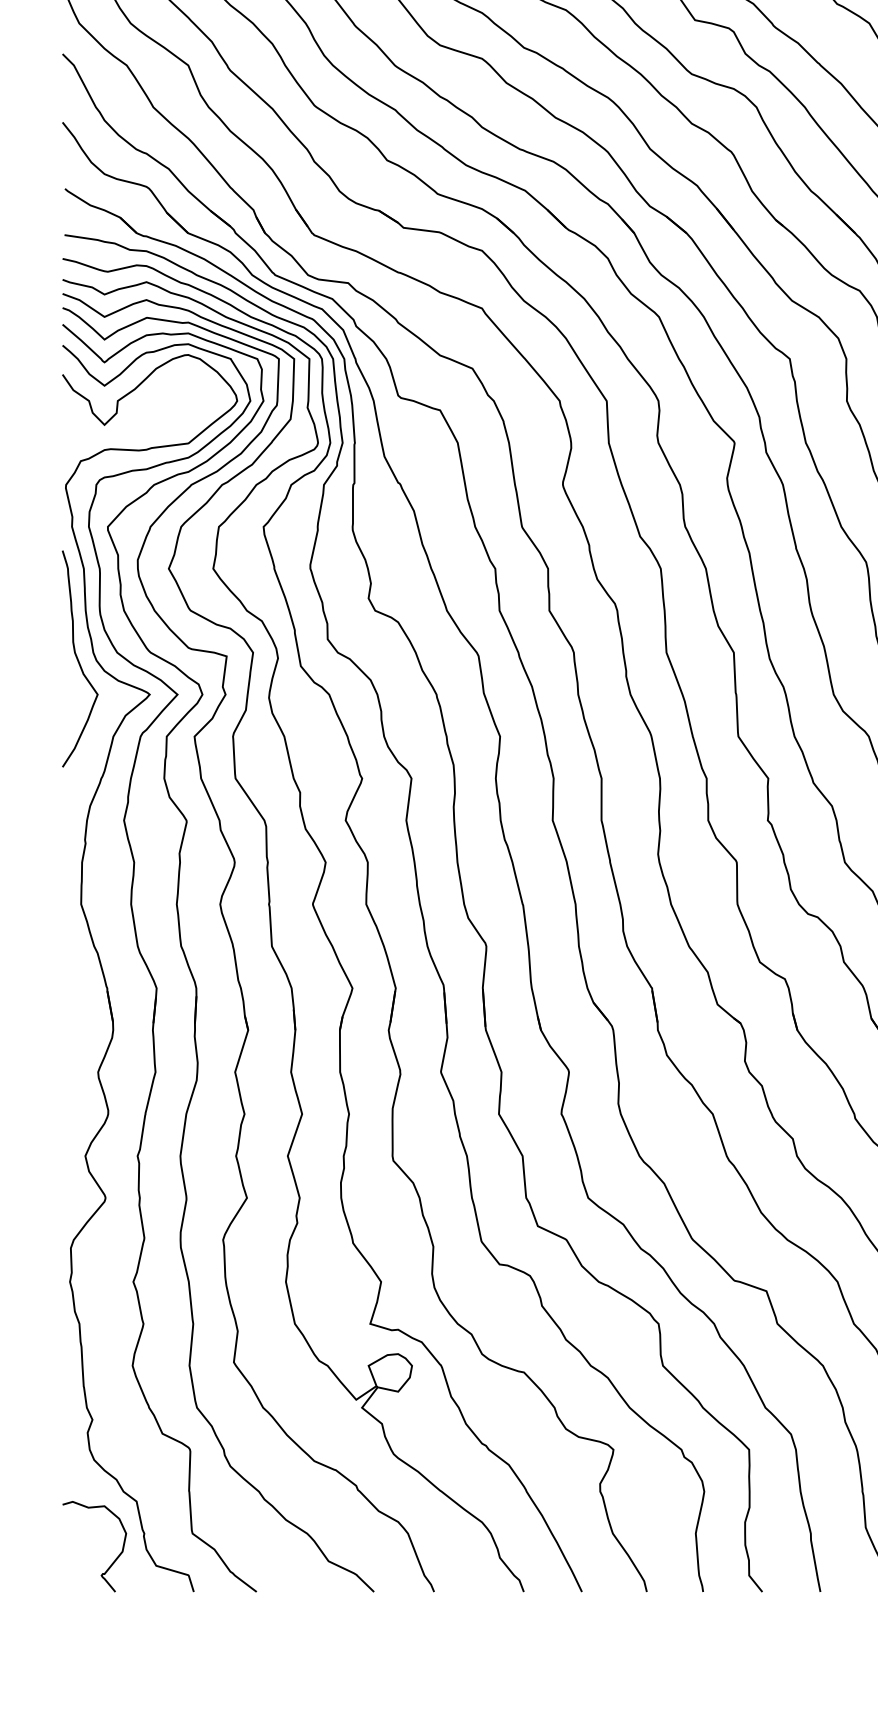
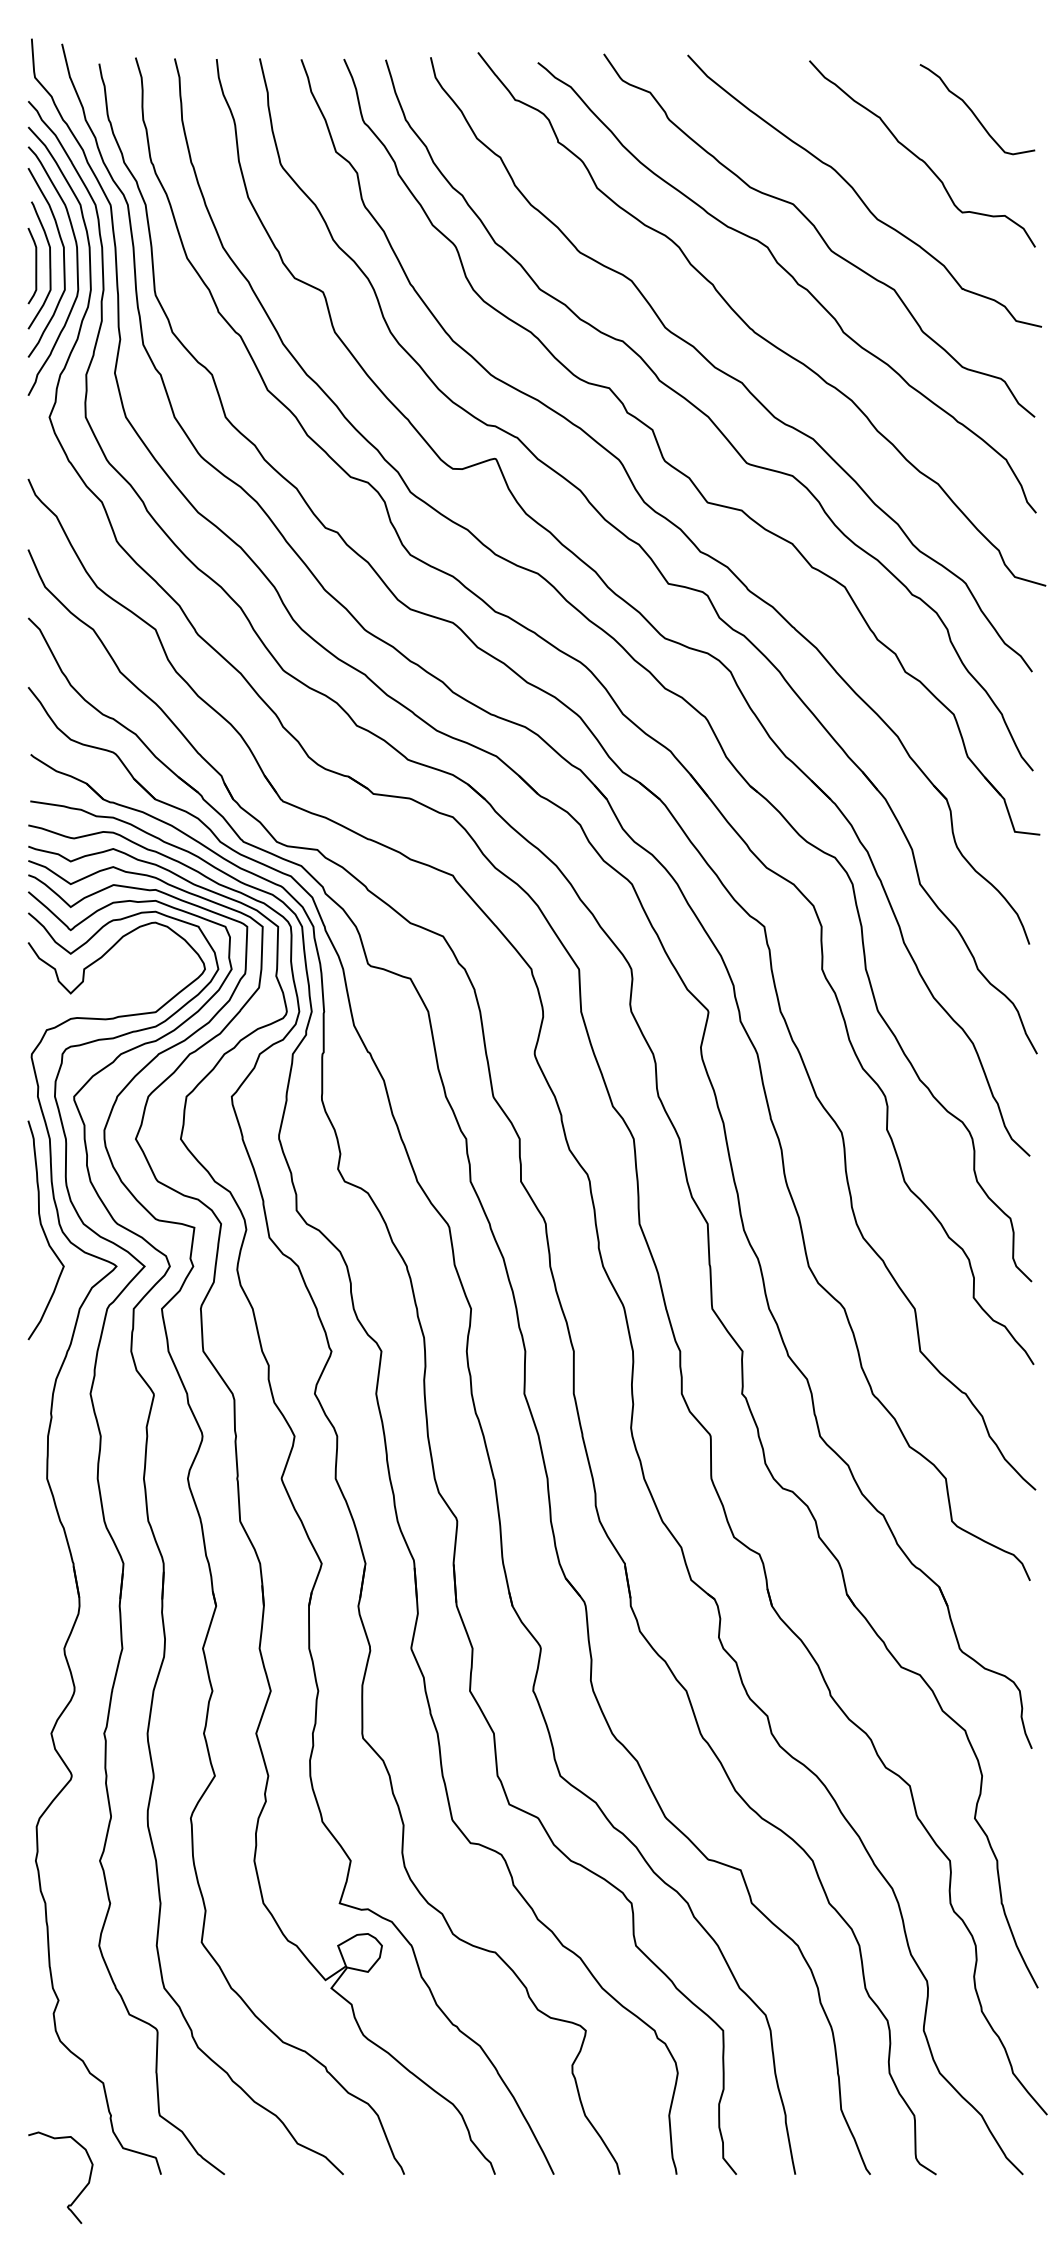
curve: (114, 1560) -> (80, 2191), moved

